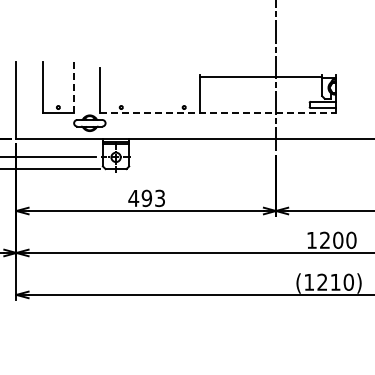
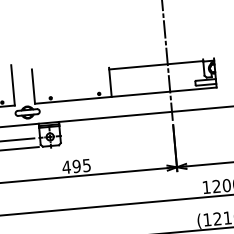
line: (74, 86) -> (13, 85), dashed -> solid
line: (218, 112) -> (125, 95), dashed -> solid
text: (159, 197) -> (86, 164), 493 -> 495

